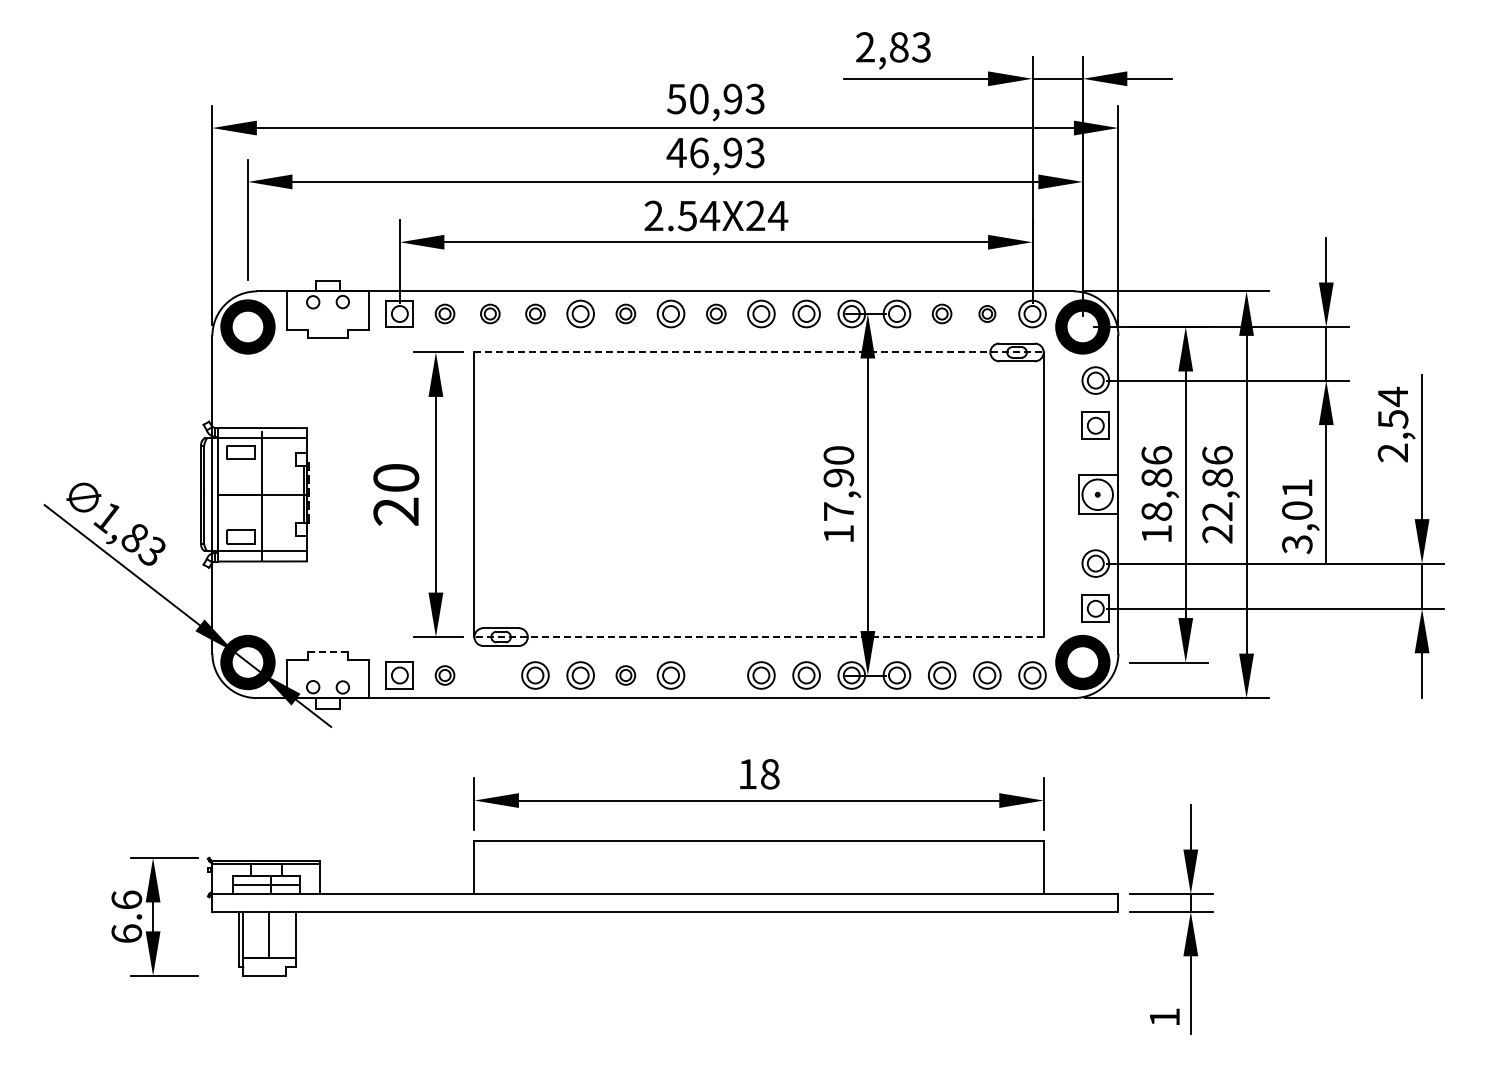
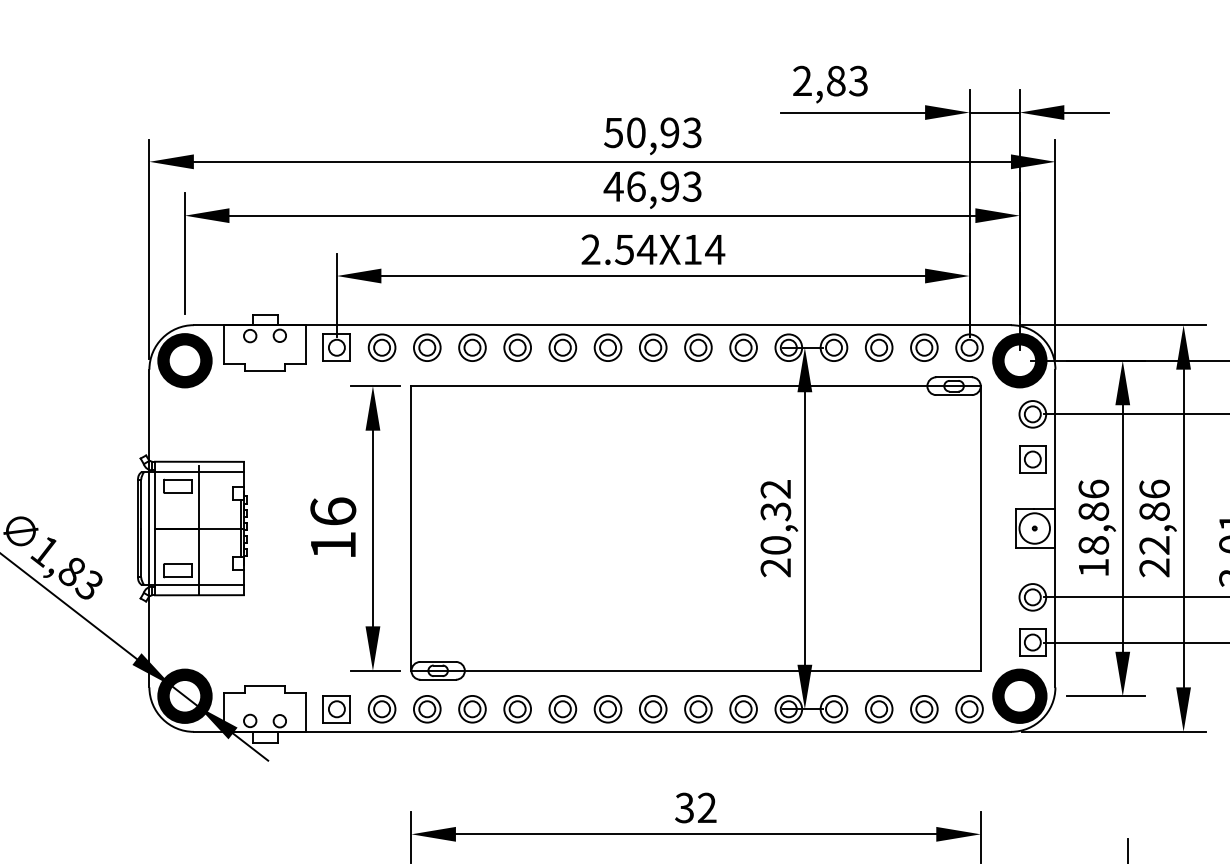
text: (755, 215) -> (692, 249), 2.54X24 -> 2.54X14
part: (444, 313) -> (381, 347), size x1.43
part: (490, 313) -> (427, 347), size x1.43
part: (535, 313) -> (472, 347), size x1.43
part: (625, 313) -> (562, 347), size x1.43
part: (716, 313) -> (653, 347), size x1.43
part: (941, 313) -> (878, 347), size x1.43
part: (987, 313) -> (924, 347), size x1.67
line: (759, 352) -> (696, 386), dashed -> solid
text: (396, 494) -> (333, 528), 20 -> 16
text: (838, 494) -> (775, 528), 17,90 -> 20,32
line: (759, 637) -> (696, 671), dashed -> solid
line: (328, 651) -> (265, 685), dashed -> solid
part: (444, 675) -> (381, 709), size x1.43
part: (490, 675) -> (427, 709), added
part: (625, 675) -> (562, 709), size x1.43
part: (716, 675) -> (653, 709), added
text: (758, 774) -> (695, 808), 18 -> 32

